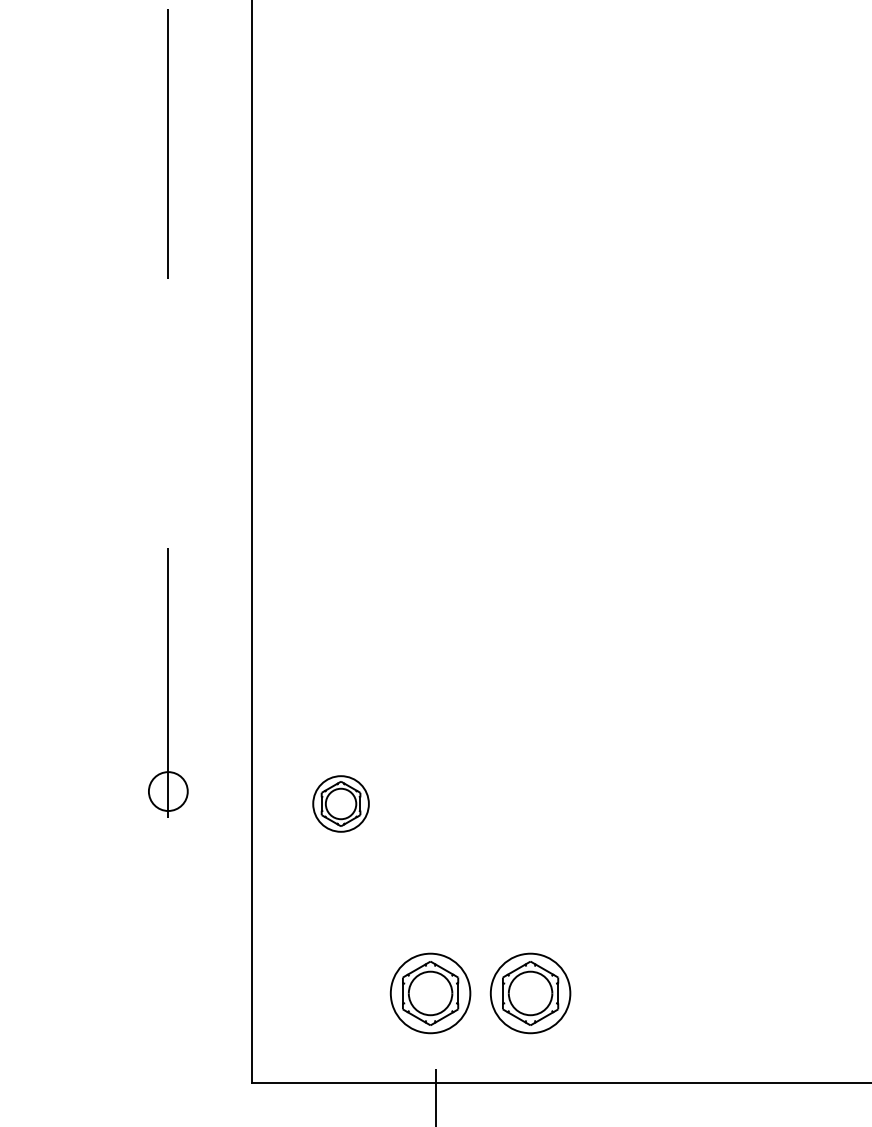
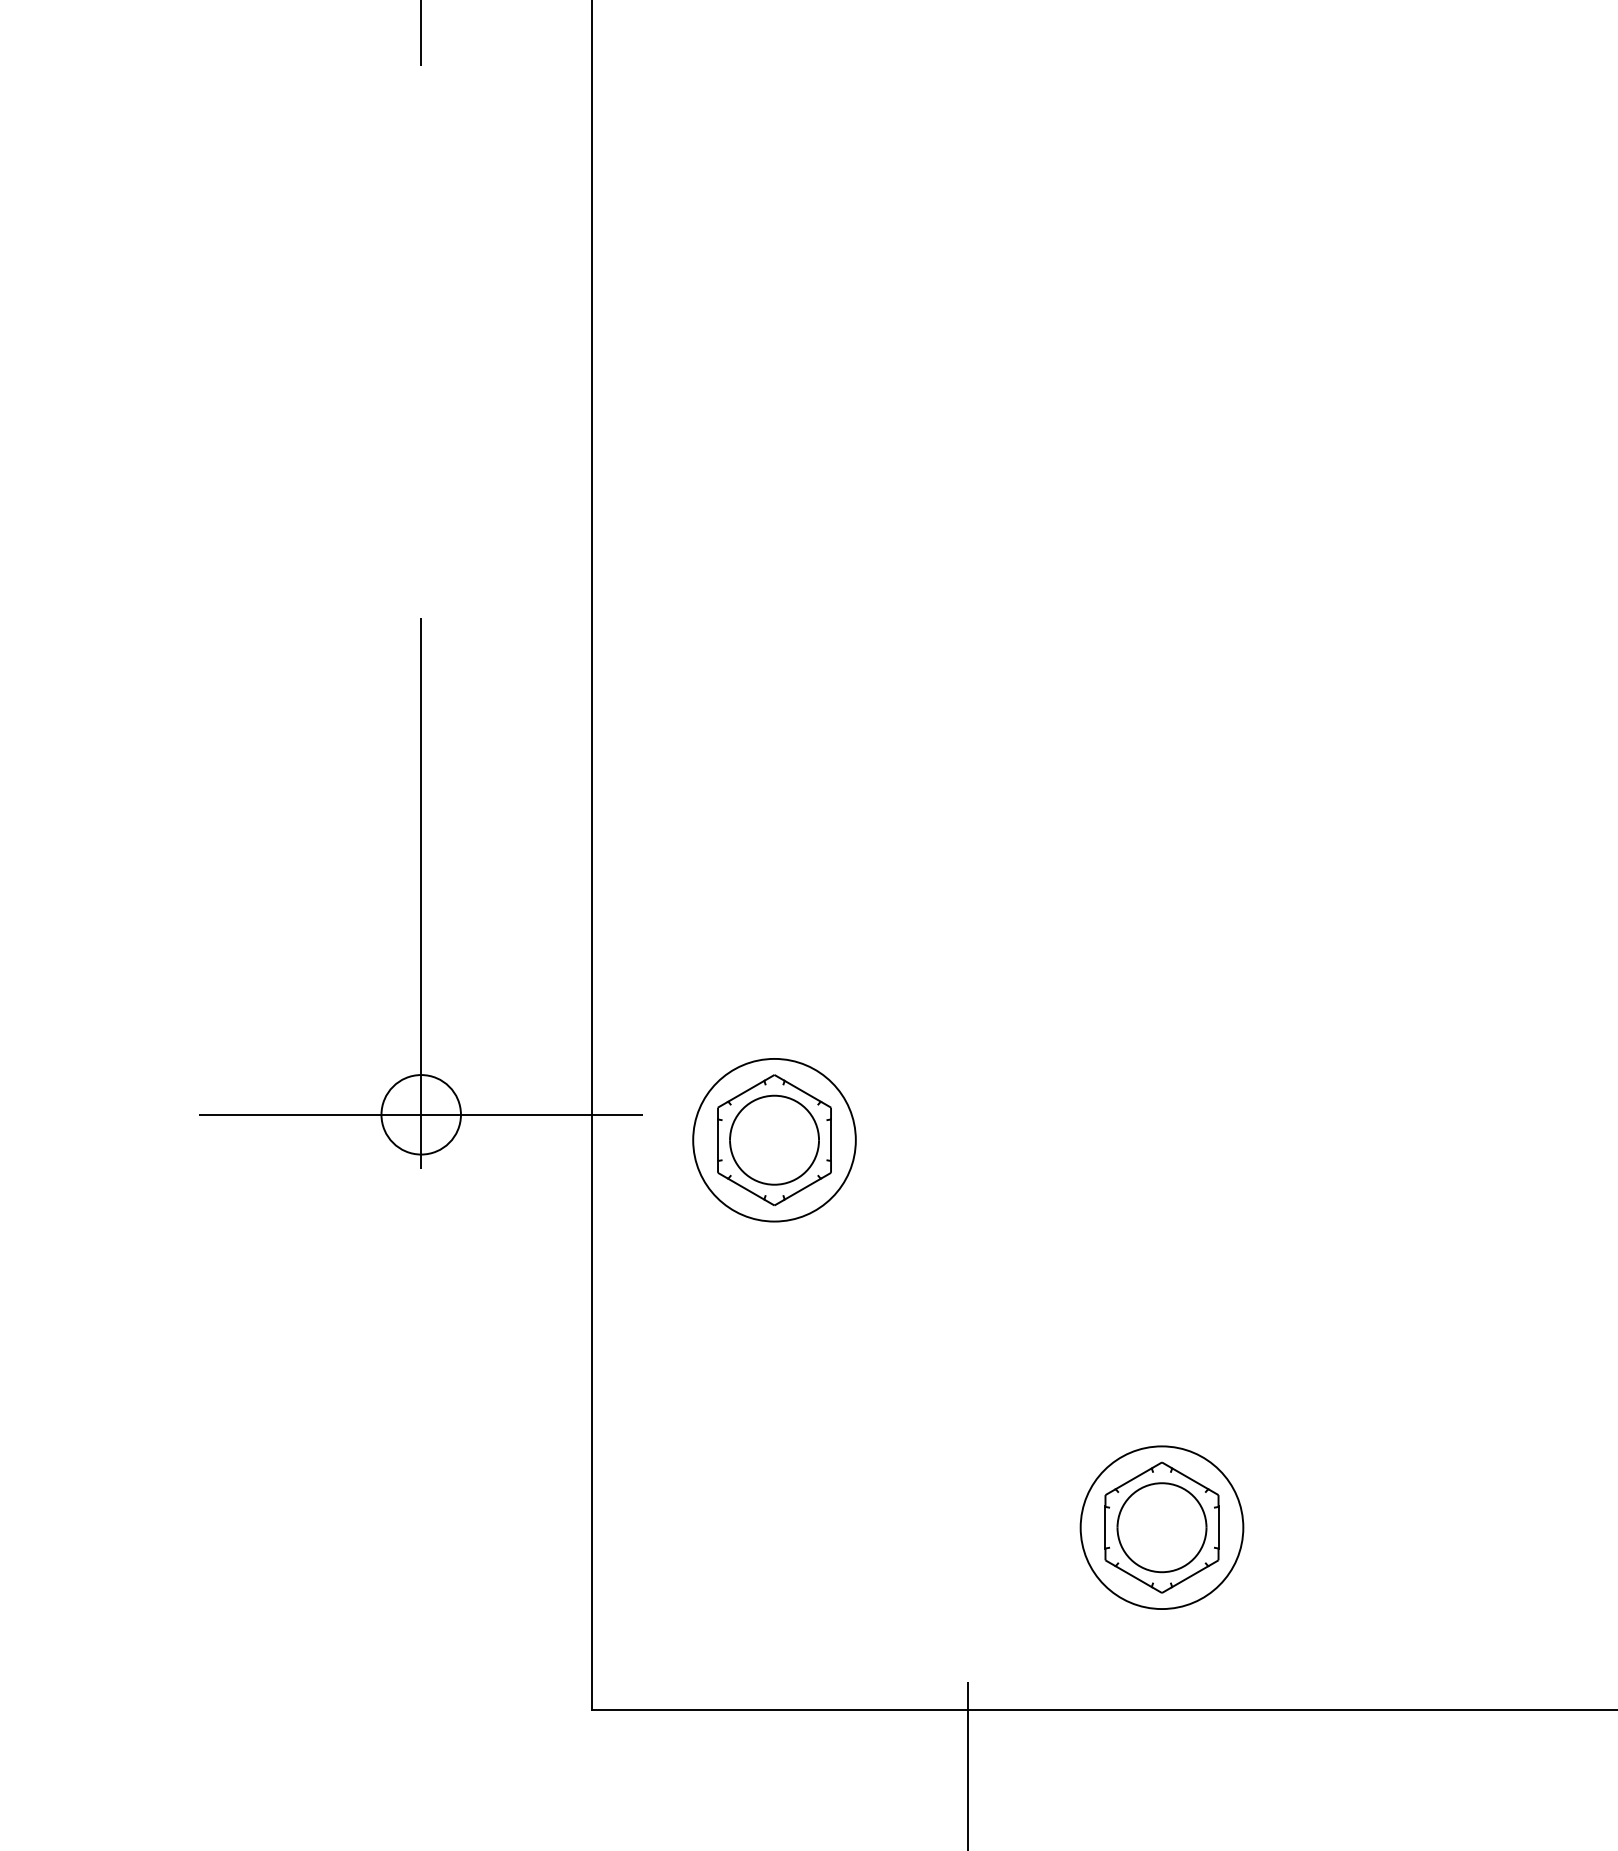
line: (167, 791) -> (419, 1114), added
part: (340, 803) -> (773, 1139), size x1.43
part: (430, 993) -> (957, 1527), removed

